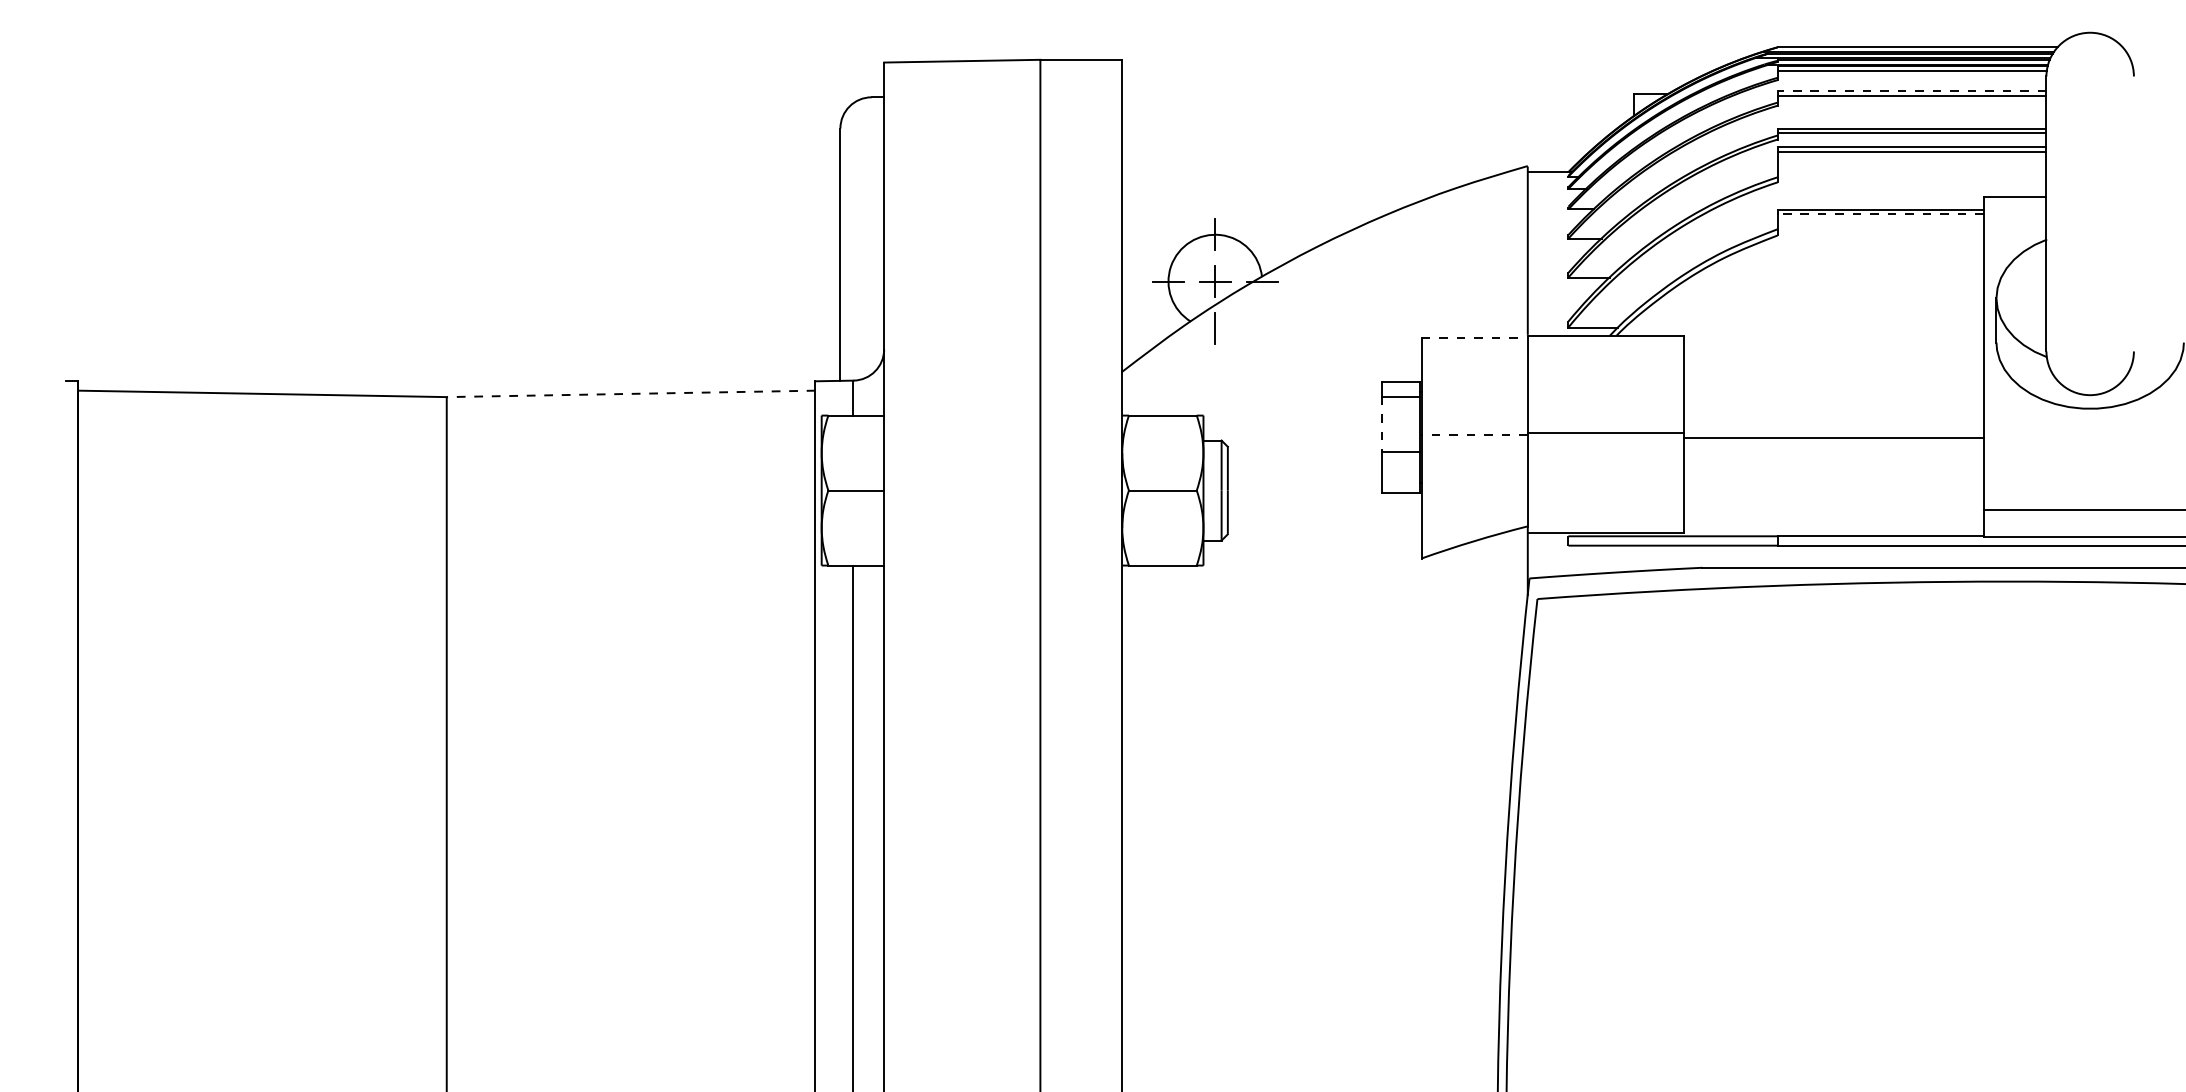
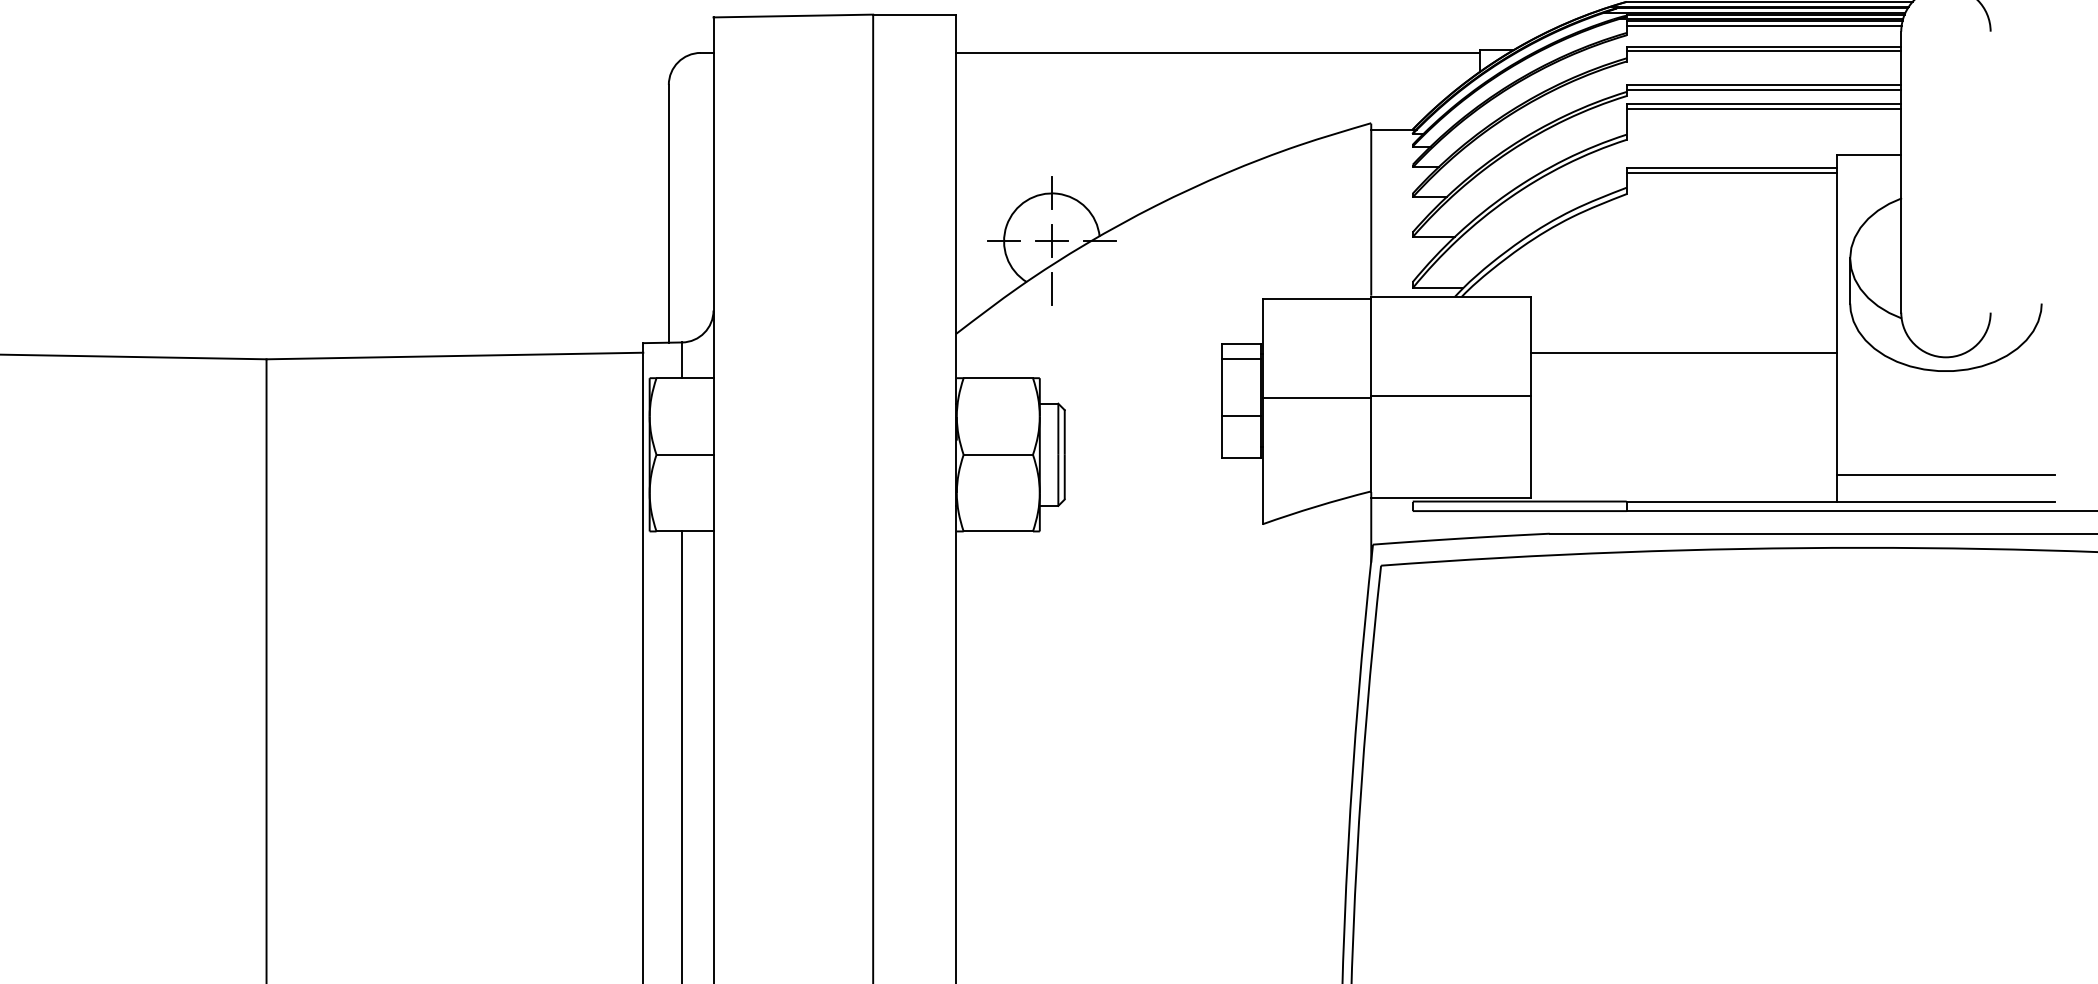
line: (1911, 91) -> (1763, 47), dashed -> solid
line: (1377, 97) -> (1217, 53), added
line: (1880, 214) -> (1731, 172), dashed -> solid
line: (1475, 338) -> (1317, 299), dashed -> solid
line: (630, 393) -> (454, 355), dashed -> solid
line: (1381, 424) -> (1221, 387), dashed -> solid
line: (1474, 435) -> (1316, 398), dashed -> solid
line: (1833, 437) -> (1683, 352), moved

